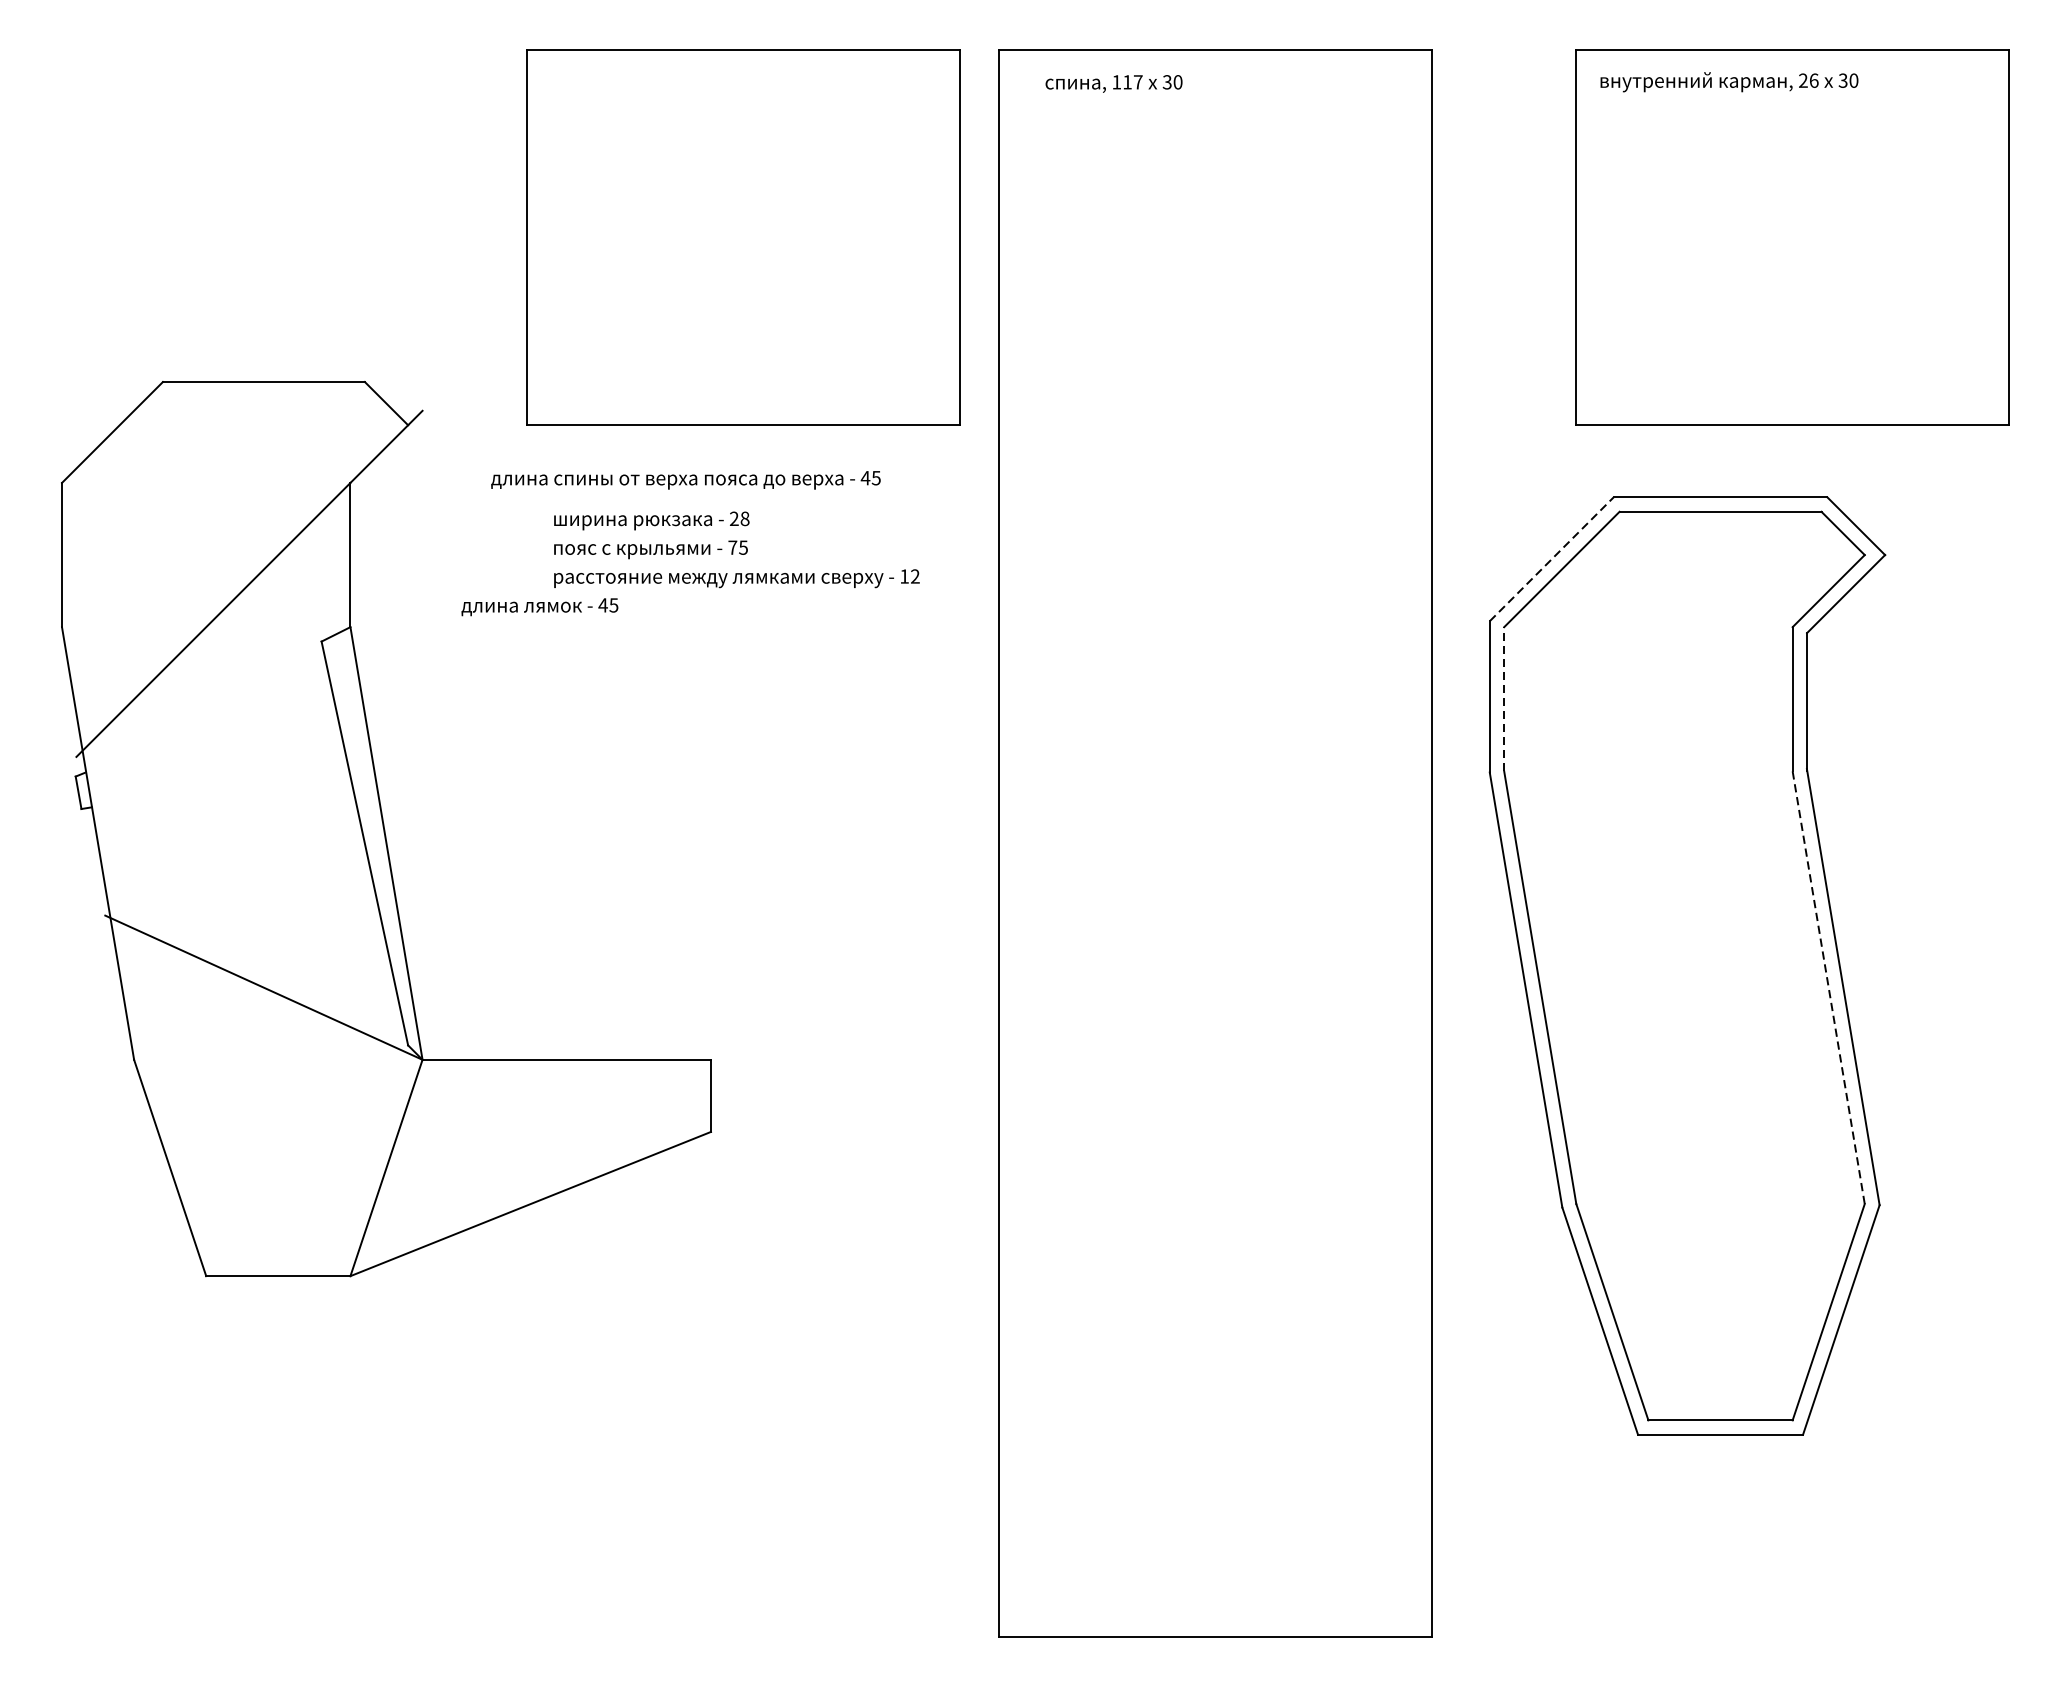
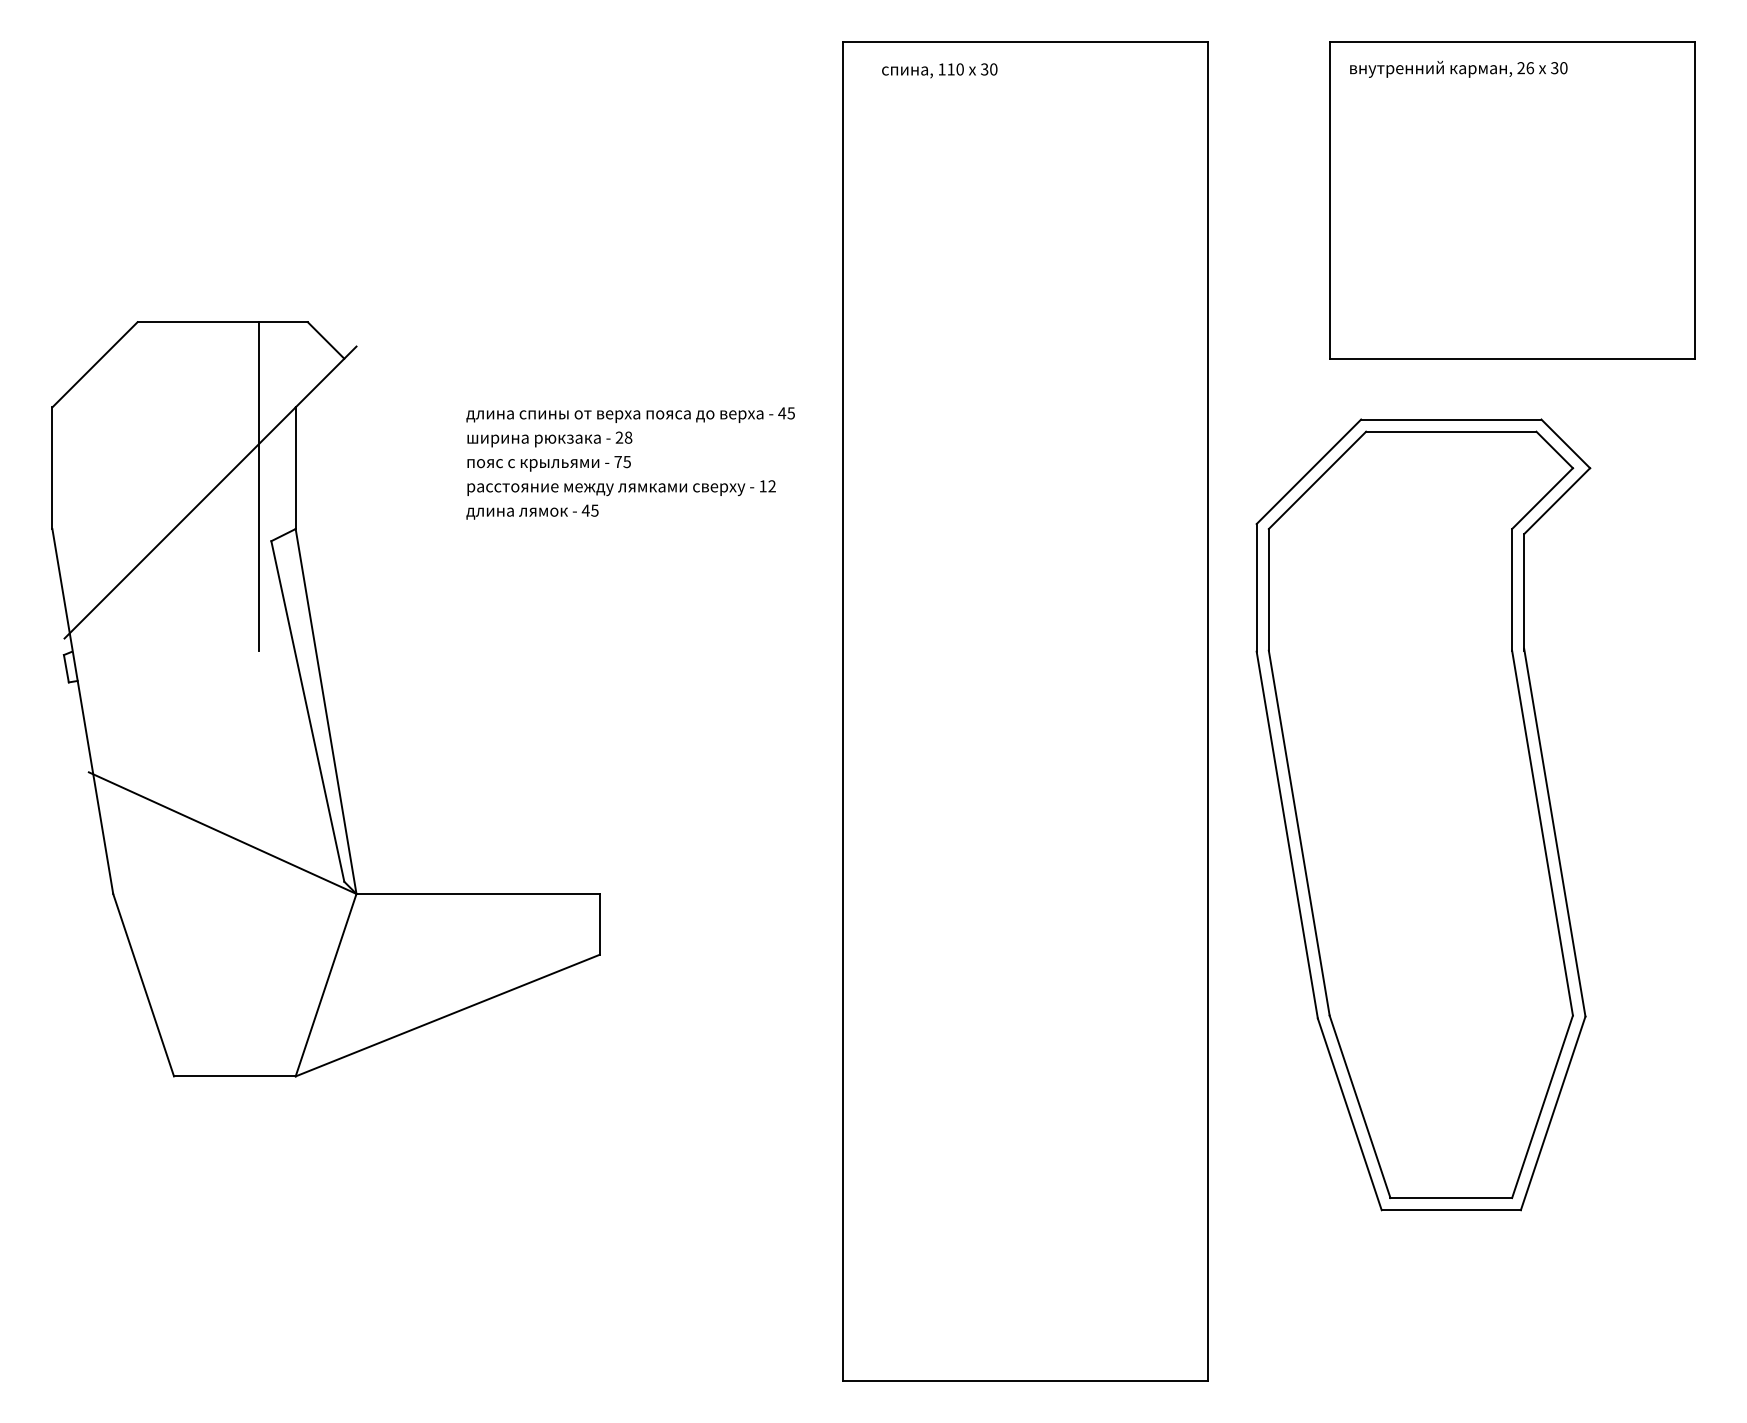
text: (1137, 82) -> (959, 69), 117 -> 110
part: (743, 237) -> (627, 200), removed
text: (685, 479) -> (630, 414), moved
line: (1551, 558) -> (1308, 471), dashed -> solid
line: (307, 576) -> (259, 486), added
text: (539, 606) -> (532, 511), moved
line: (1503, 698) -> (1268, 589), dashed -> solid
line: (1828, 988) -> (1542, 833), dashed -> solid

